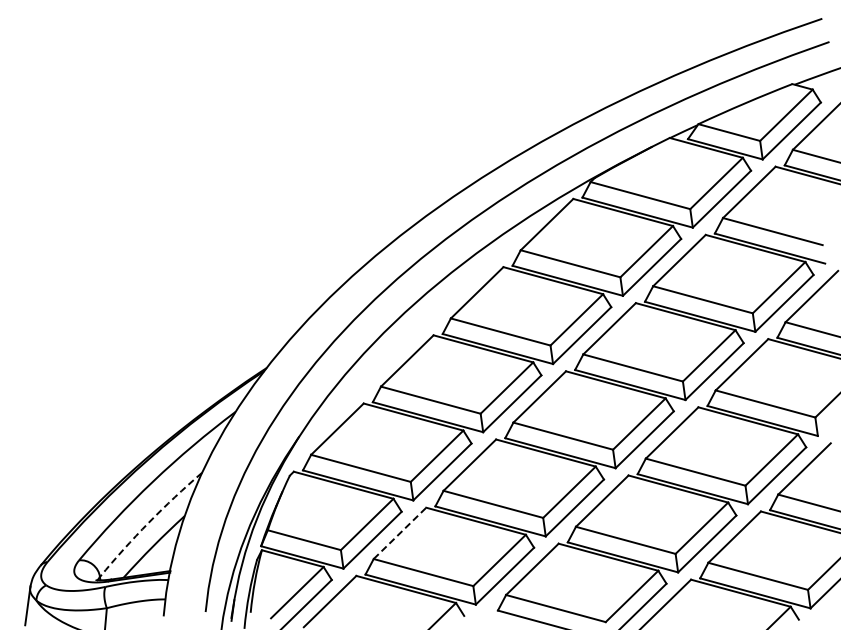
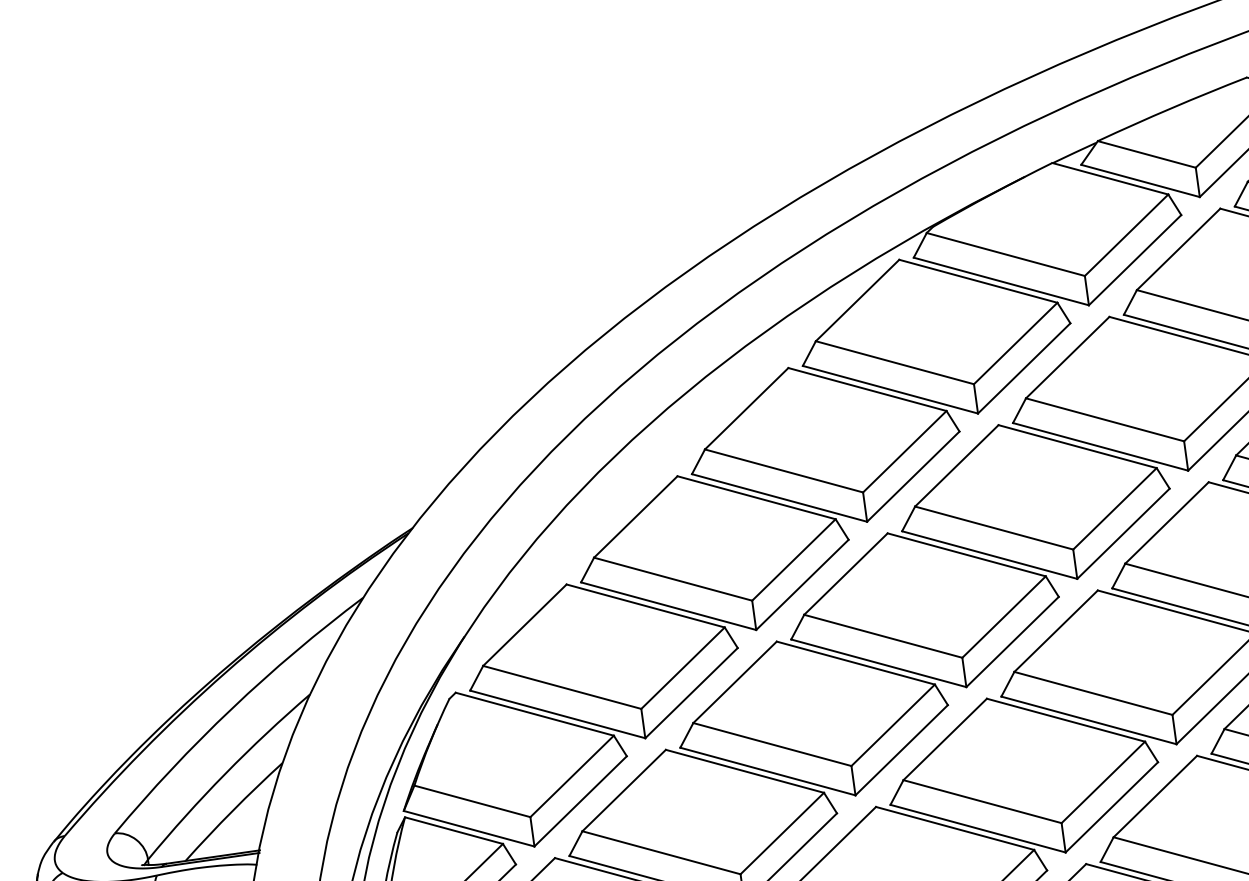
arc: (148, 522) -> (225, 773), dashed -> solid
line: (399, 533) -> (623, 790), dashed -> solid

